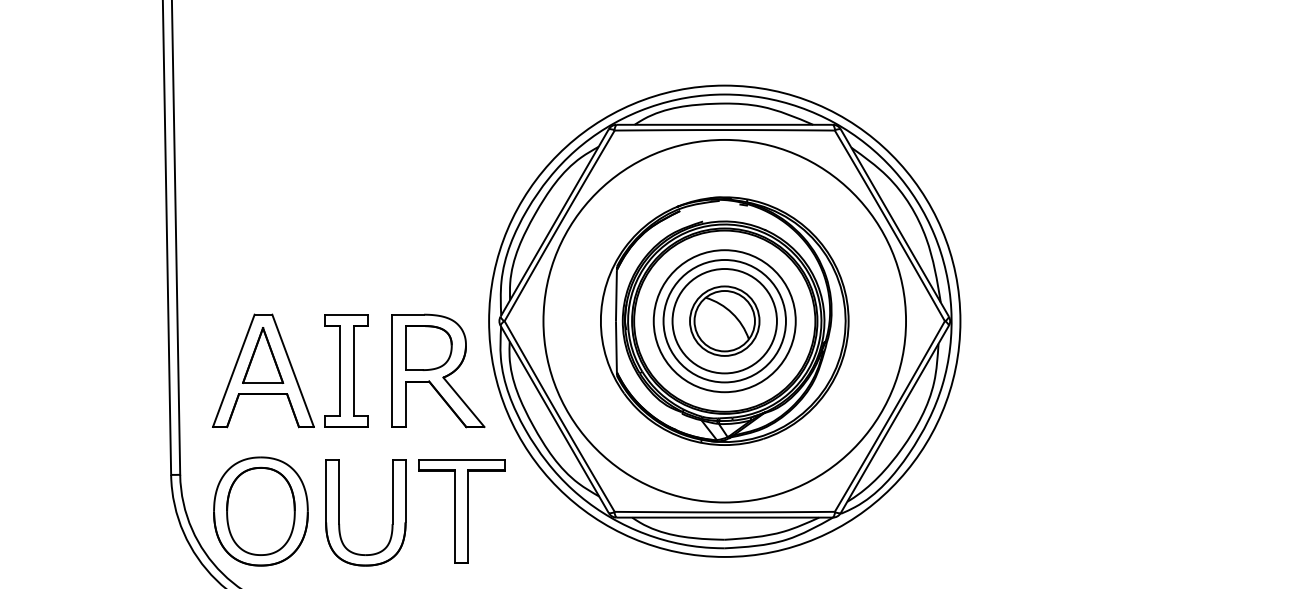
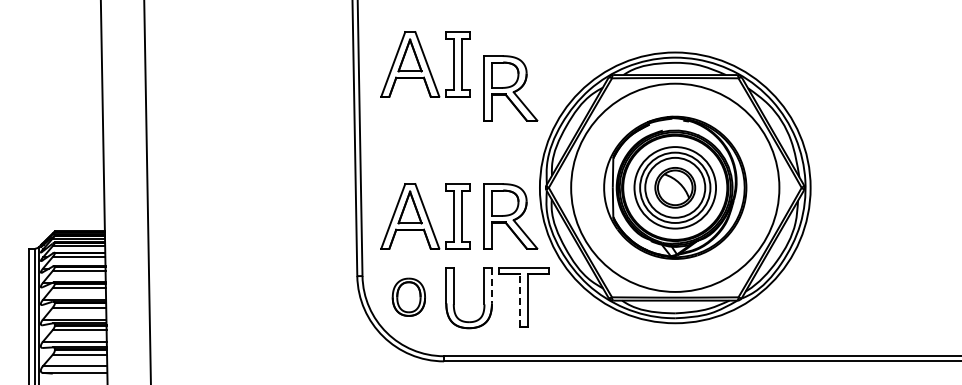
part: (289, 106) -> (425, 64), added
part: (437, 148) -> (510, 88), added
line: (404, 491) -> (491, 285), solid -> dashed
part: (260, 512) -> (408, 297), size x0.6
line: (455, 517) -> (520, 300), solid -> dashed

